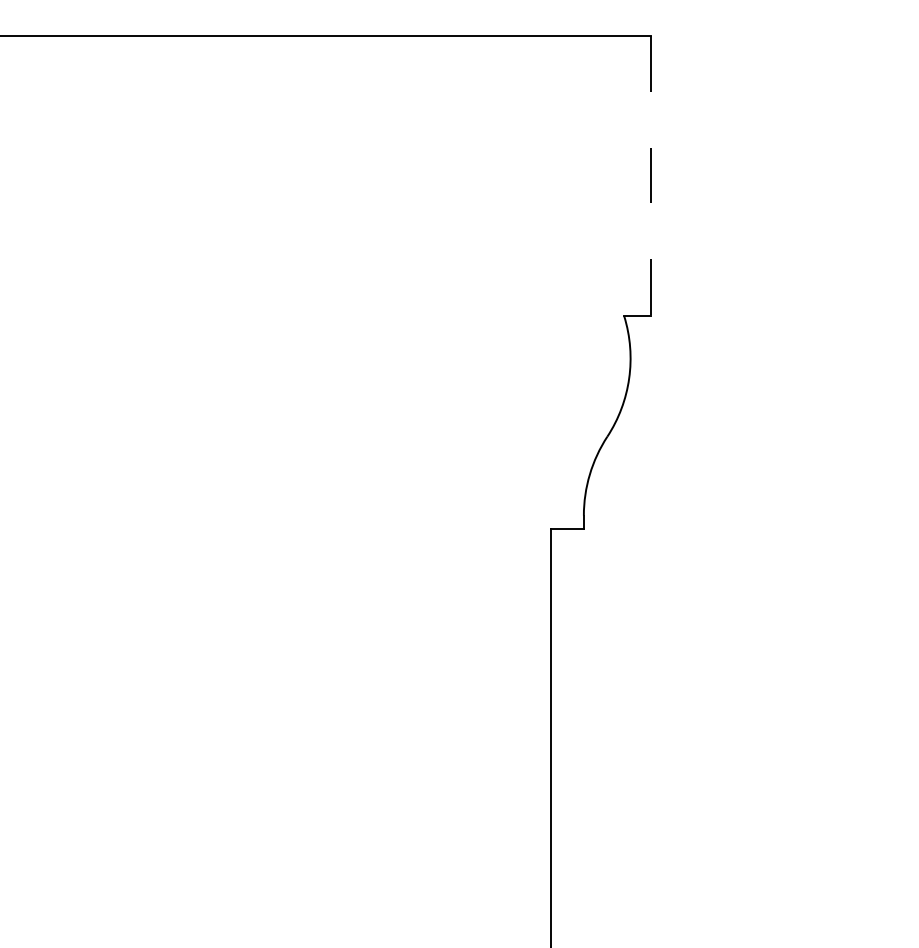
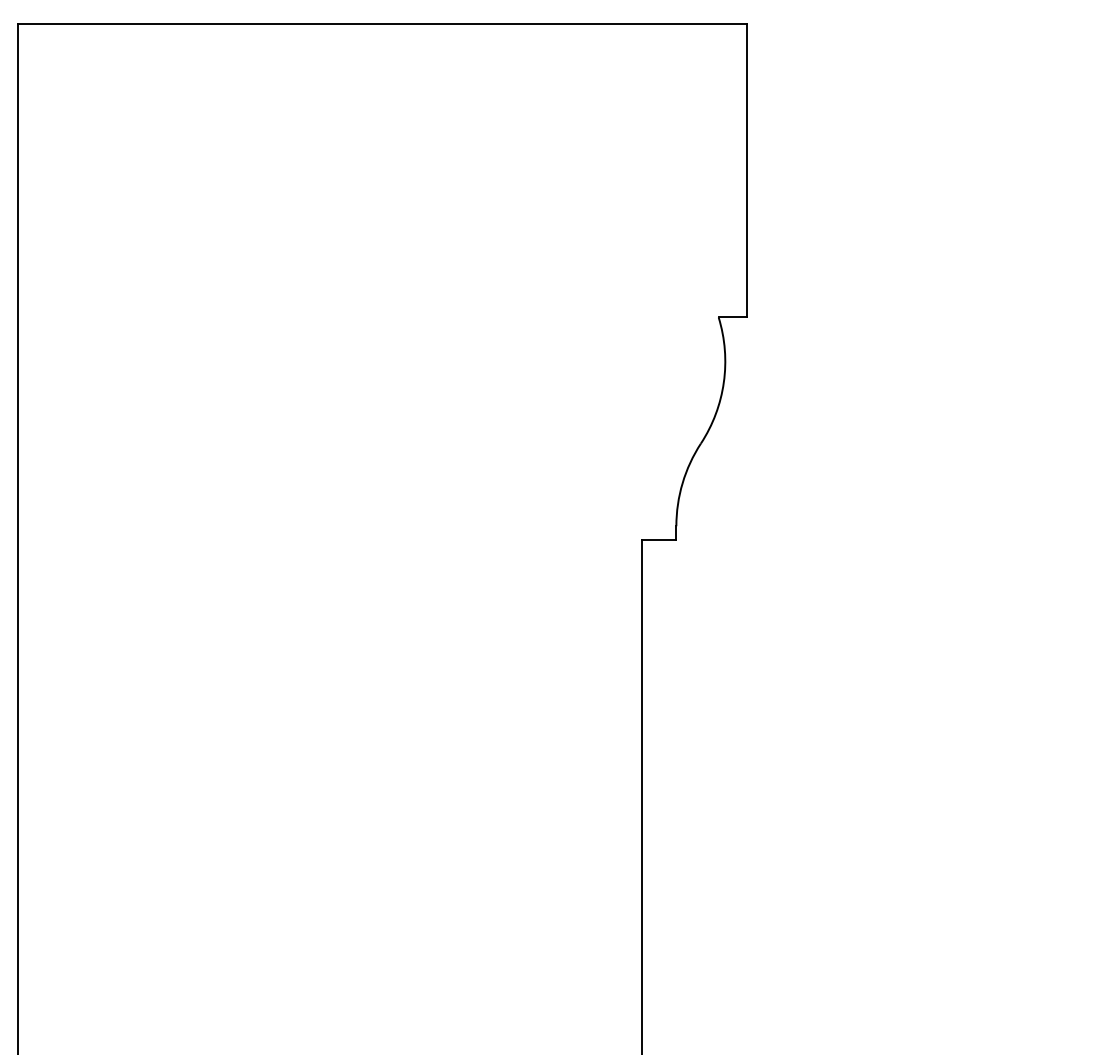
line: (651, 175) -> (747, 170), dashed -> solid

